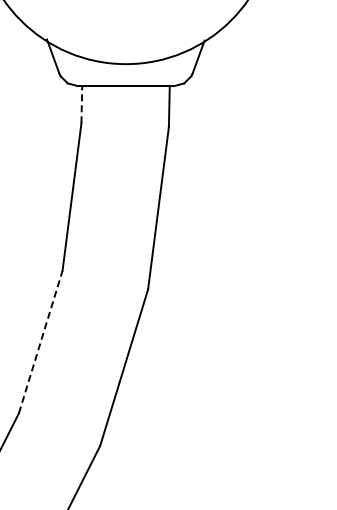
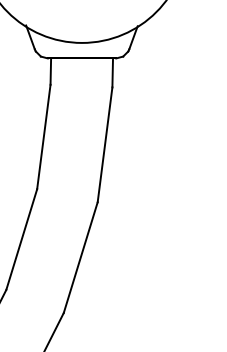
line: (81, 104) -> (50, 71), dashed -> solid
line: (40, 341) -> (21, 239), dashed -> solid

